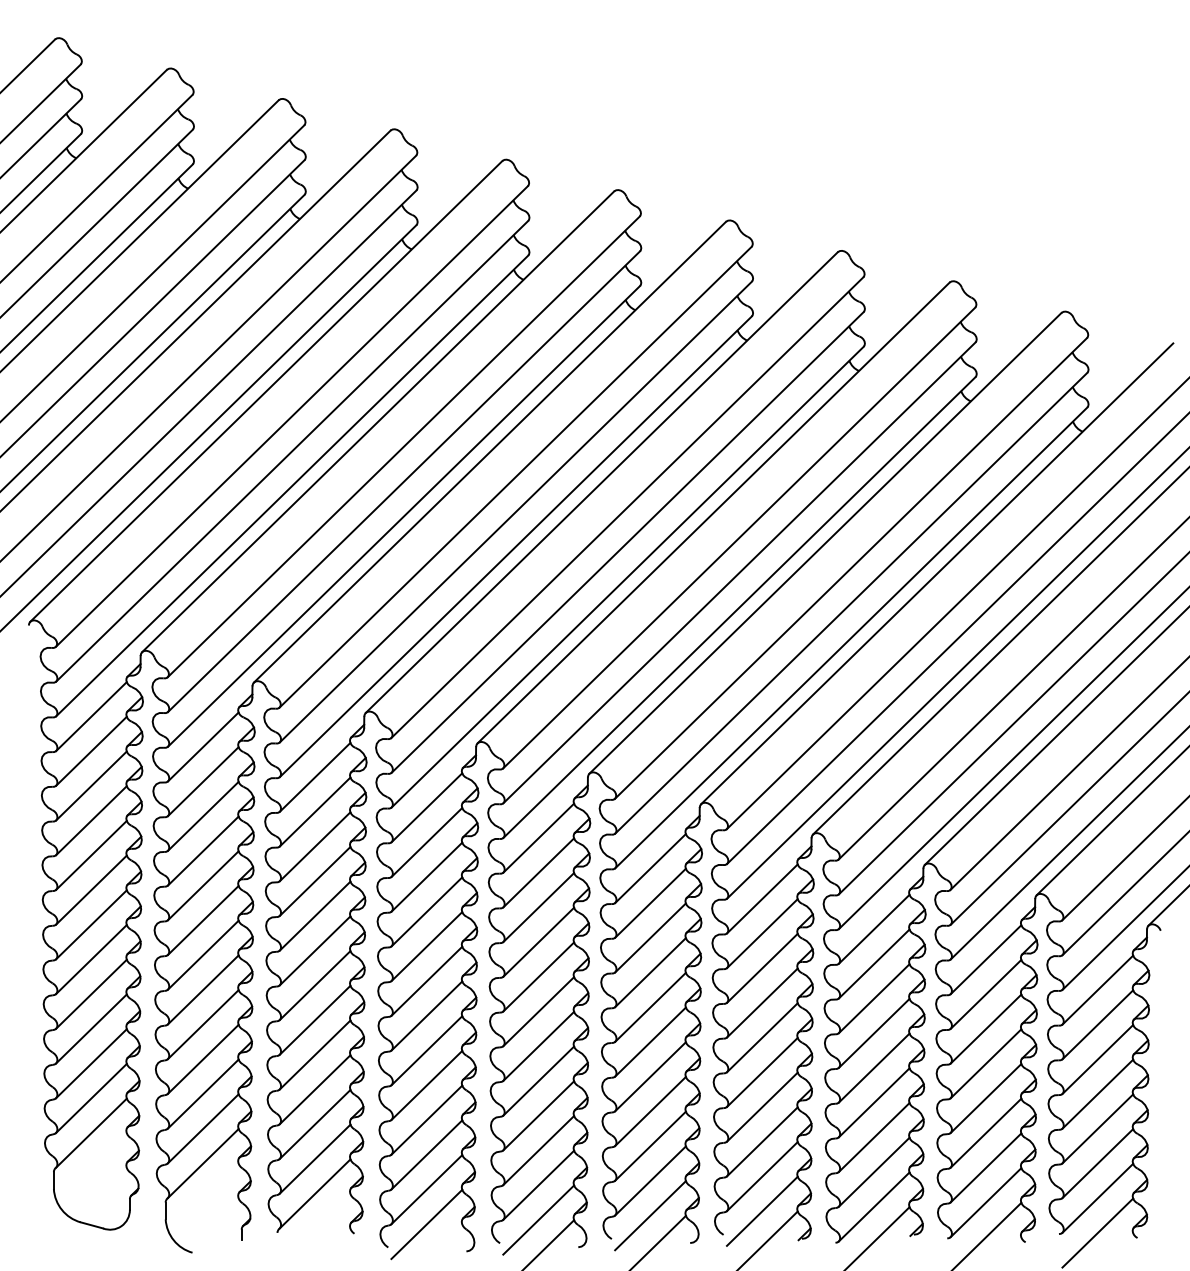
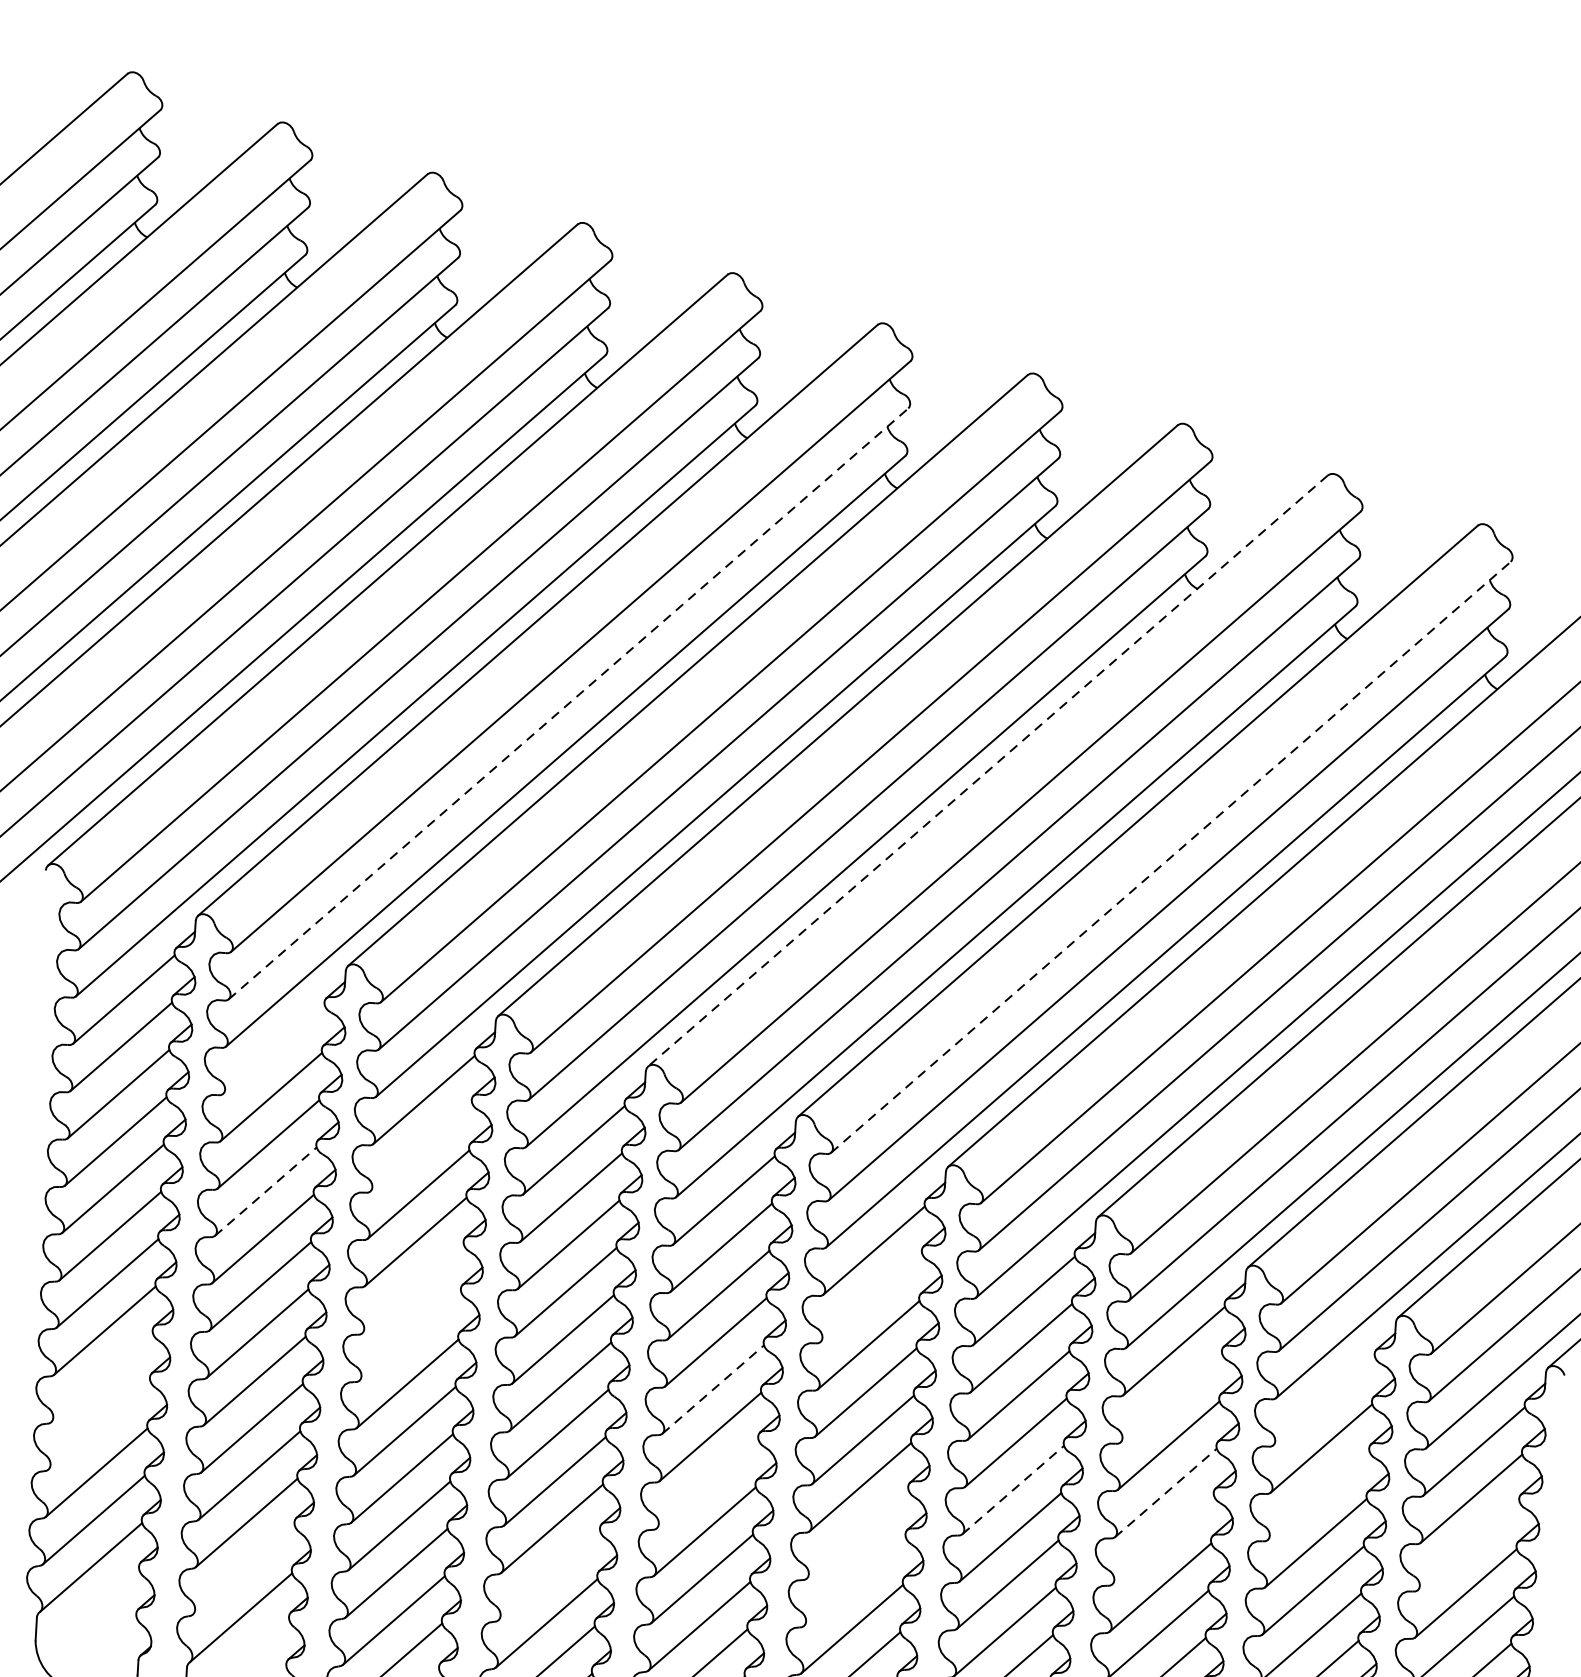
line: (404, 481) -> (569, 703), solid -> dashed
line: (713, 512) -> (987, 770), solid -> dashed
line: (851, 568) -> (1171, 857), solid -> dashed
line: (203, 746) -> (274, 1049), removed
line: (314, 811) -> (420, 1146), removed
line: (203, 850) -> (266, 1190), solid -> dashed
line: (650, 902) -> (871, 1296), removed
line: (314, 915) -> (412, 1288), removed
line: (314, 950) -> (409, 1335), removed
line: (985, 959) -> (1323, 1400), removed
line: (873, 963) -> (1170, 1397), removed
line: (539, 976) -> (714, 1389), solid -> dashed
line: (91, 993) -> (102, 1376), removed
line: (91, 1028) -> (99, 1424), removed
line: (985, 1028) -> (1318, 1494), removed
line: (874, 1033) -> (1166, 1493), solid -> dashed
line: (762, 1037) -> (1013, 1489), solid -> dashed
line: (538, 1045) -> (707, 1483), removed
line: (1097, 1059) -> (1468, 1546), removed
line: (873, 1067) -> (1162, 1539), removed
line: (650, 1076) -> (857, 1534), removed
line: (650, 1111) -> (854, 1581), removed
line: (426, 1119) -> (548, 1575), removed
line: (202, 1128) -> (242, 1569), removed

